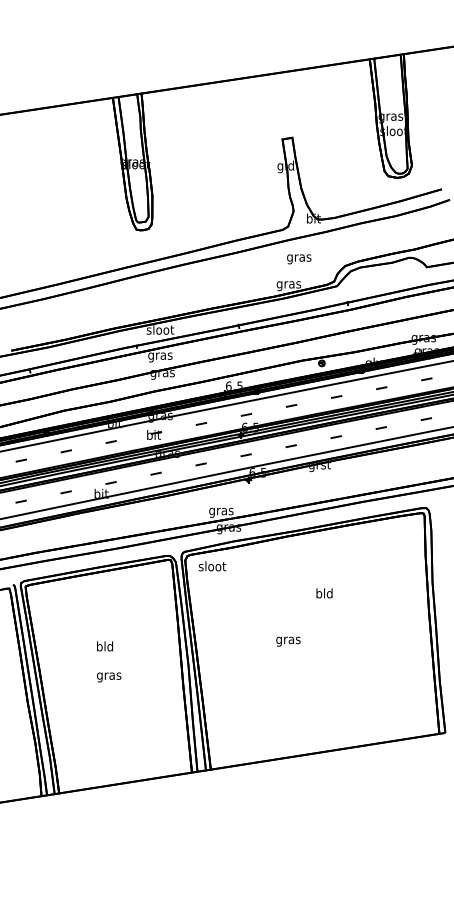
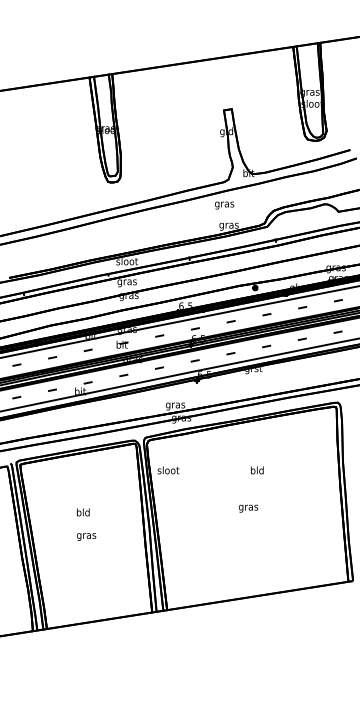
text: (299, 259) -> (224, 205), moved
text: (212, 566) -> (168, 470), moved
text: (288, 641) -> (248, 508), moved

